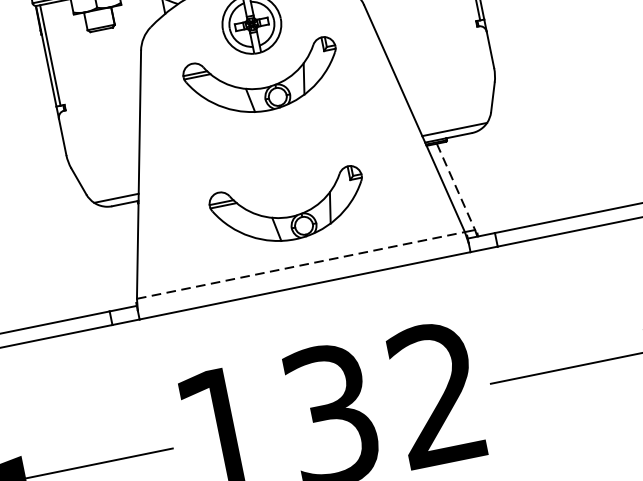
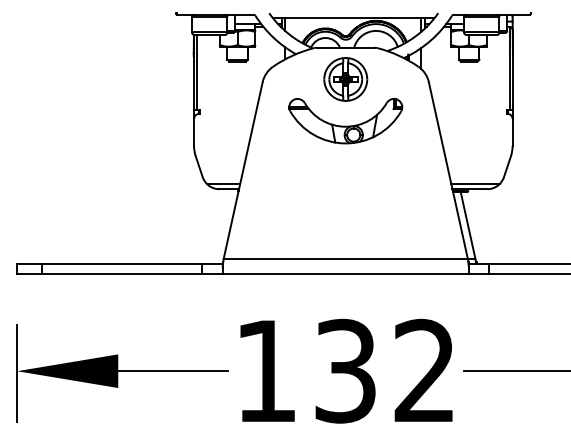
line: (456, 186) -> (468, 225), dashed -> solid
part: (289, 209) -> (345, 217), removed
line: (301, 264) -> (346, 258), dashed -> solid

